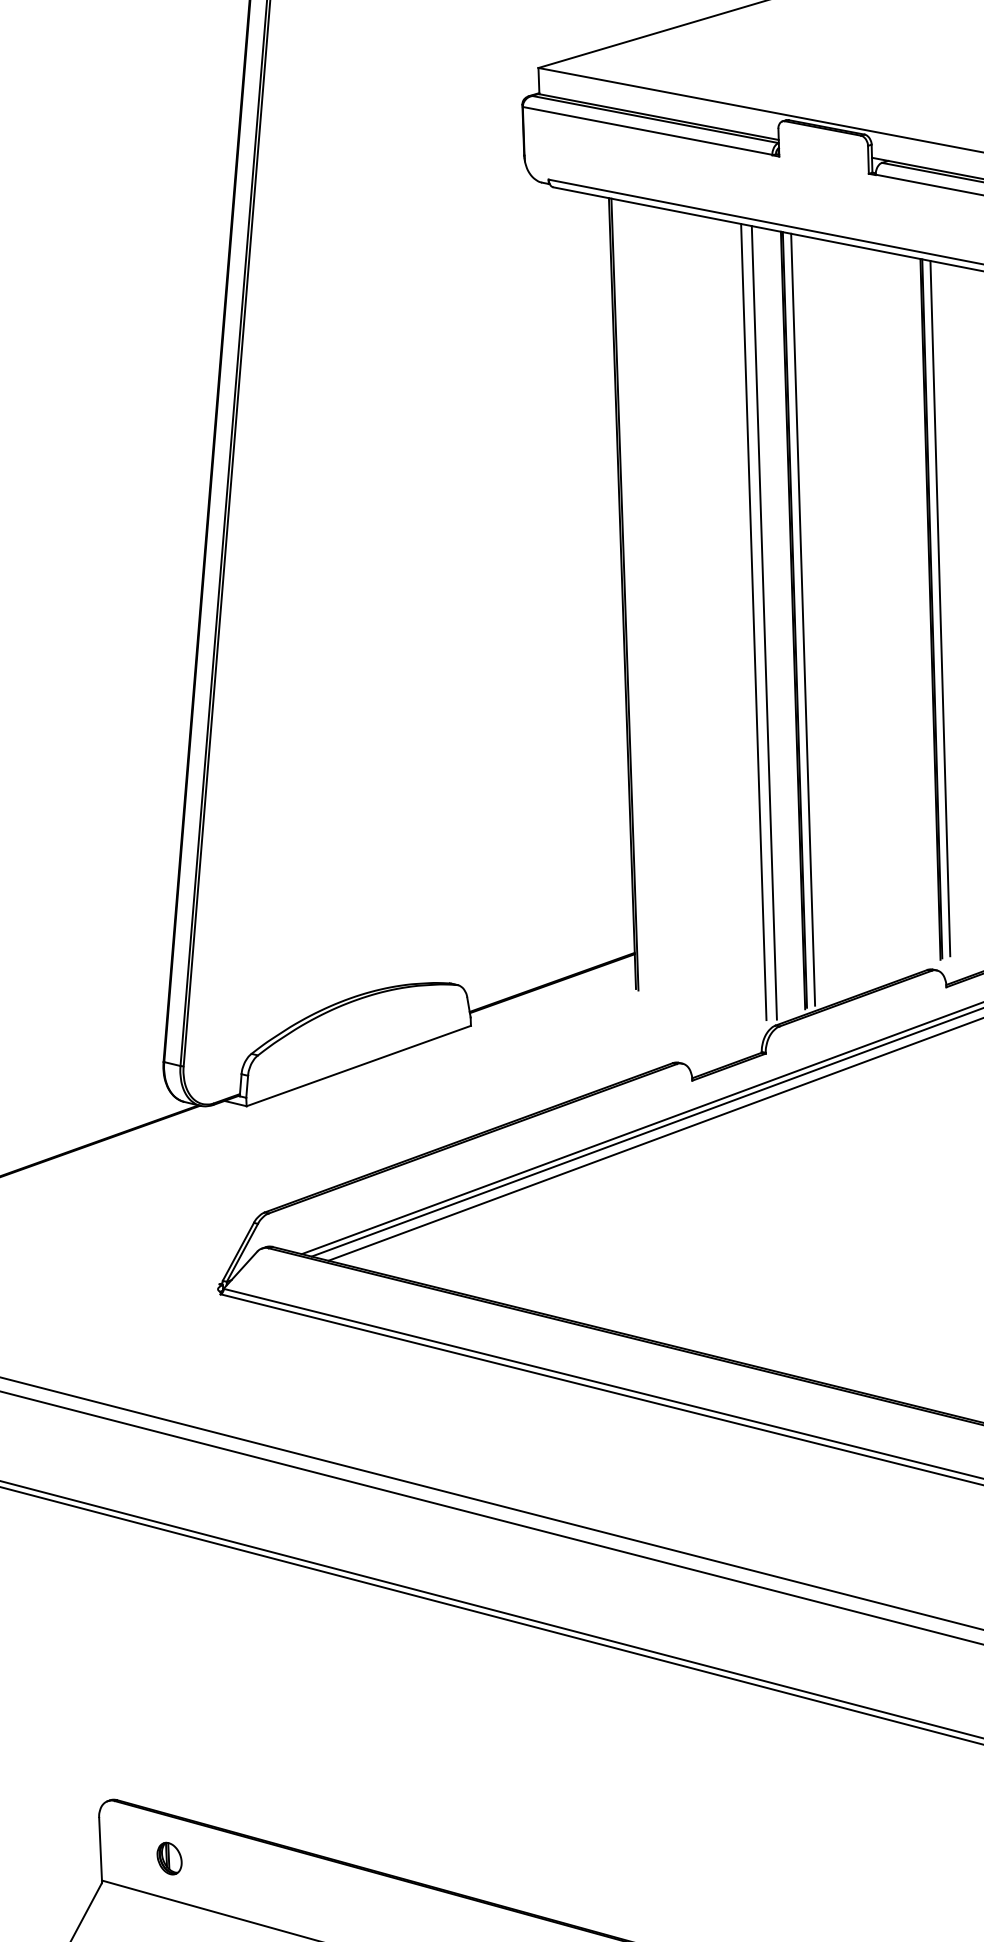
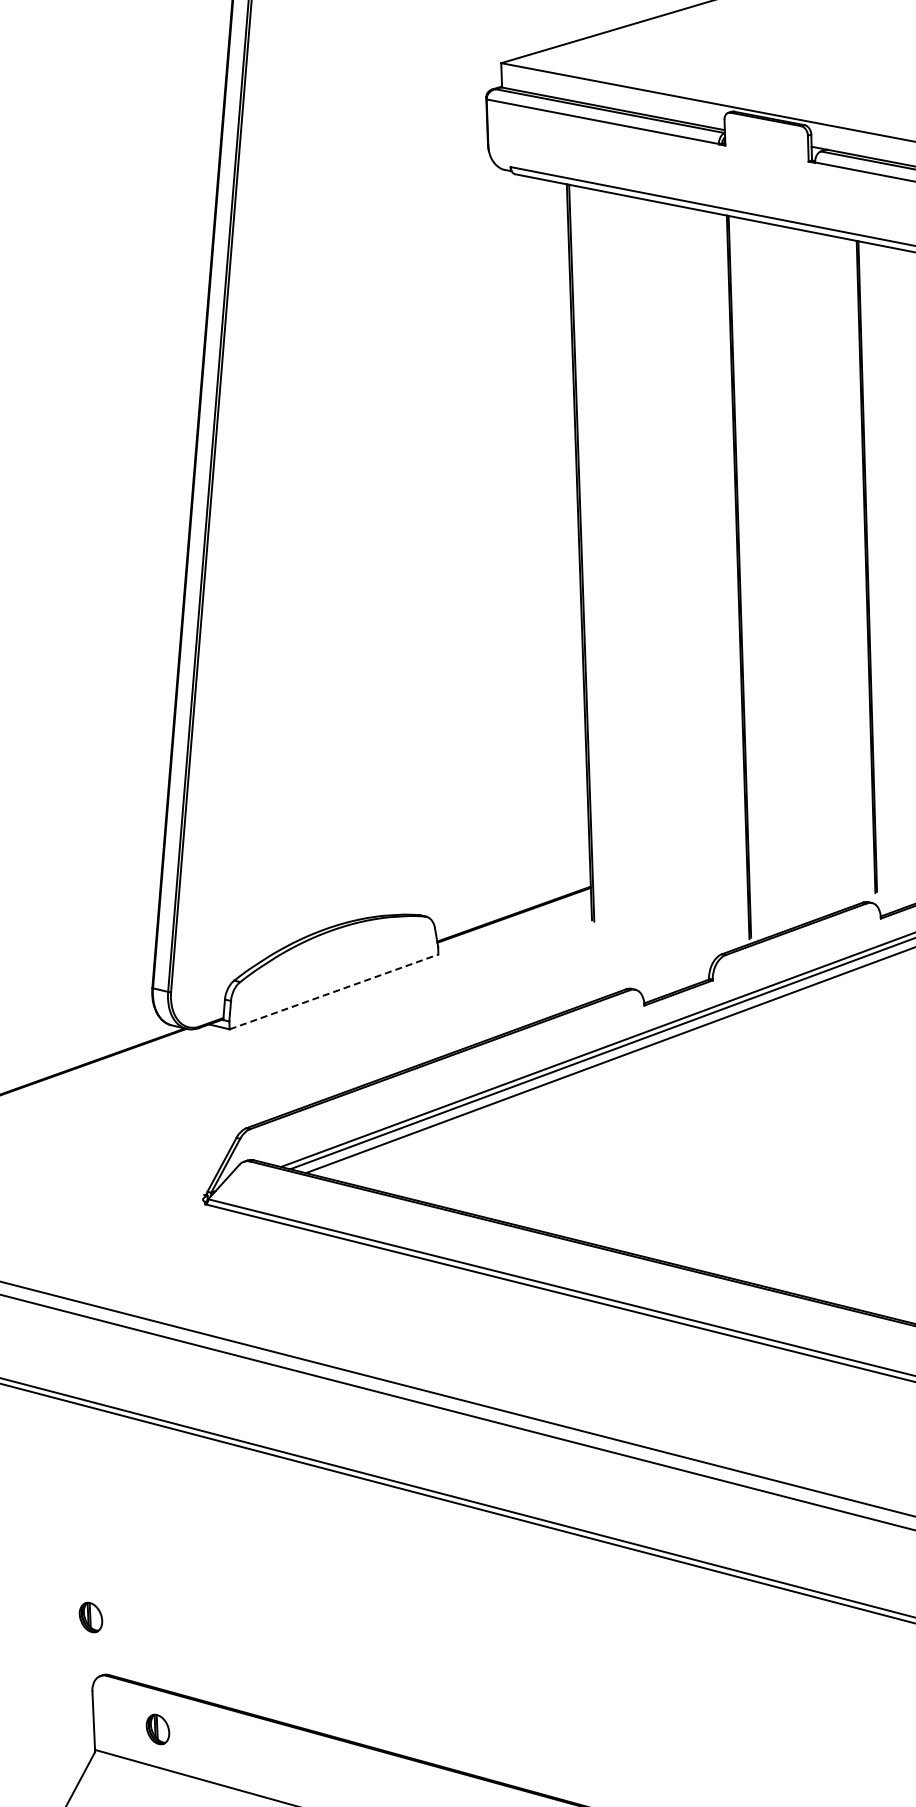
line: (940, 607) -> (875, 565), removed
line: (803, 619) -> (747, 576), removed
line: (753, 621) -> (701, 578), removed
line: (764, 622) -> (711, 579), removed
line: (359, 1065) -> (334, 991), solid -> dashed
part: (97, 1738) -> (90, 1617), added

